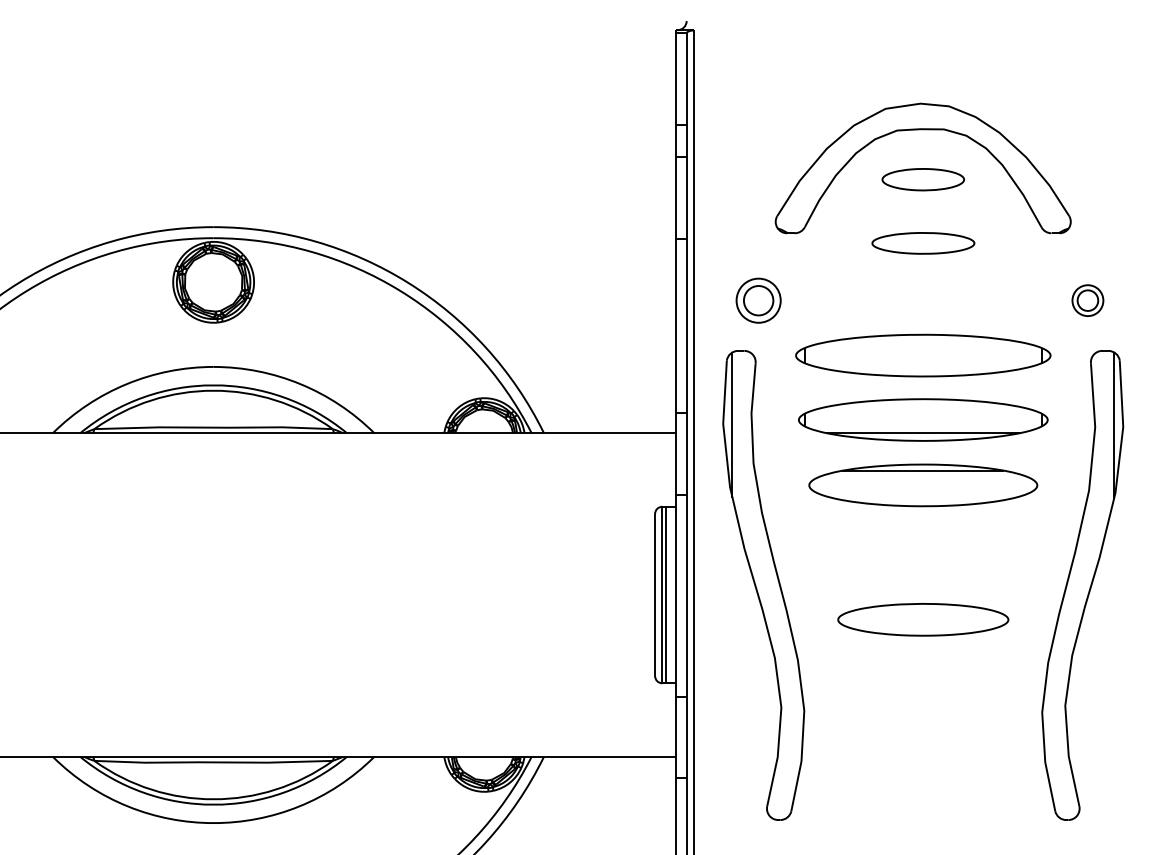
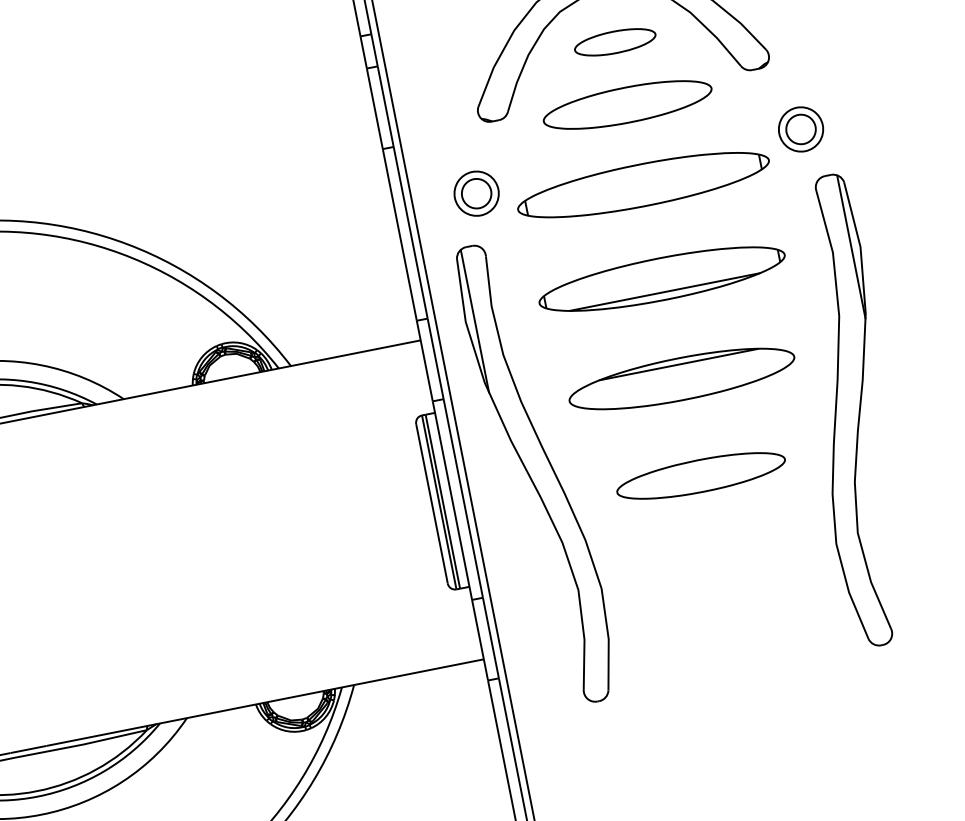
part: (923, 243) -> (627, 105), size x1.67
part: (1087, 300) -> (800, 129), size x1.43
part: (923, 355) -> (643, 184), moved
part: (923, 485) -> (682, 379), moved

